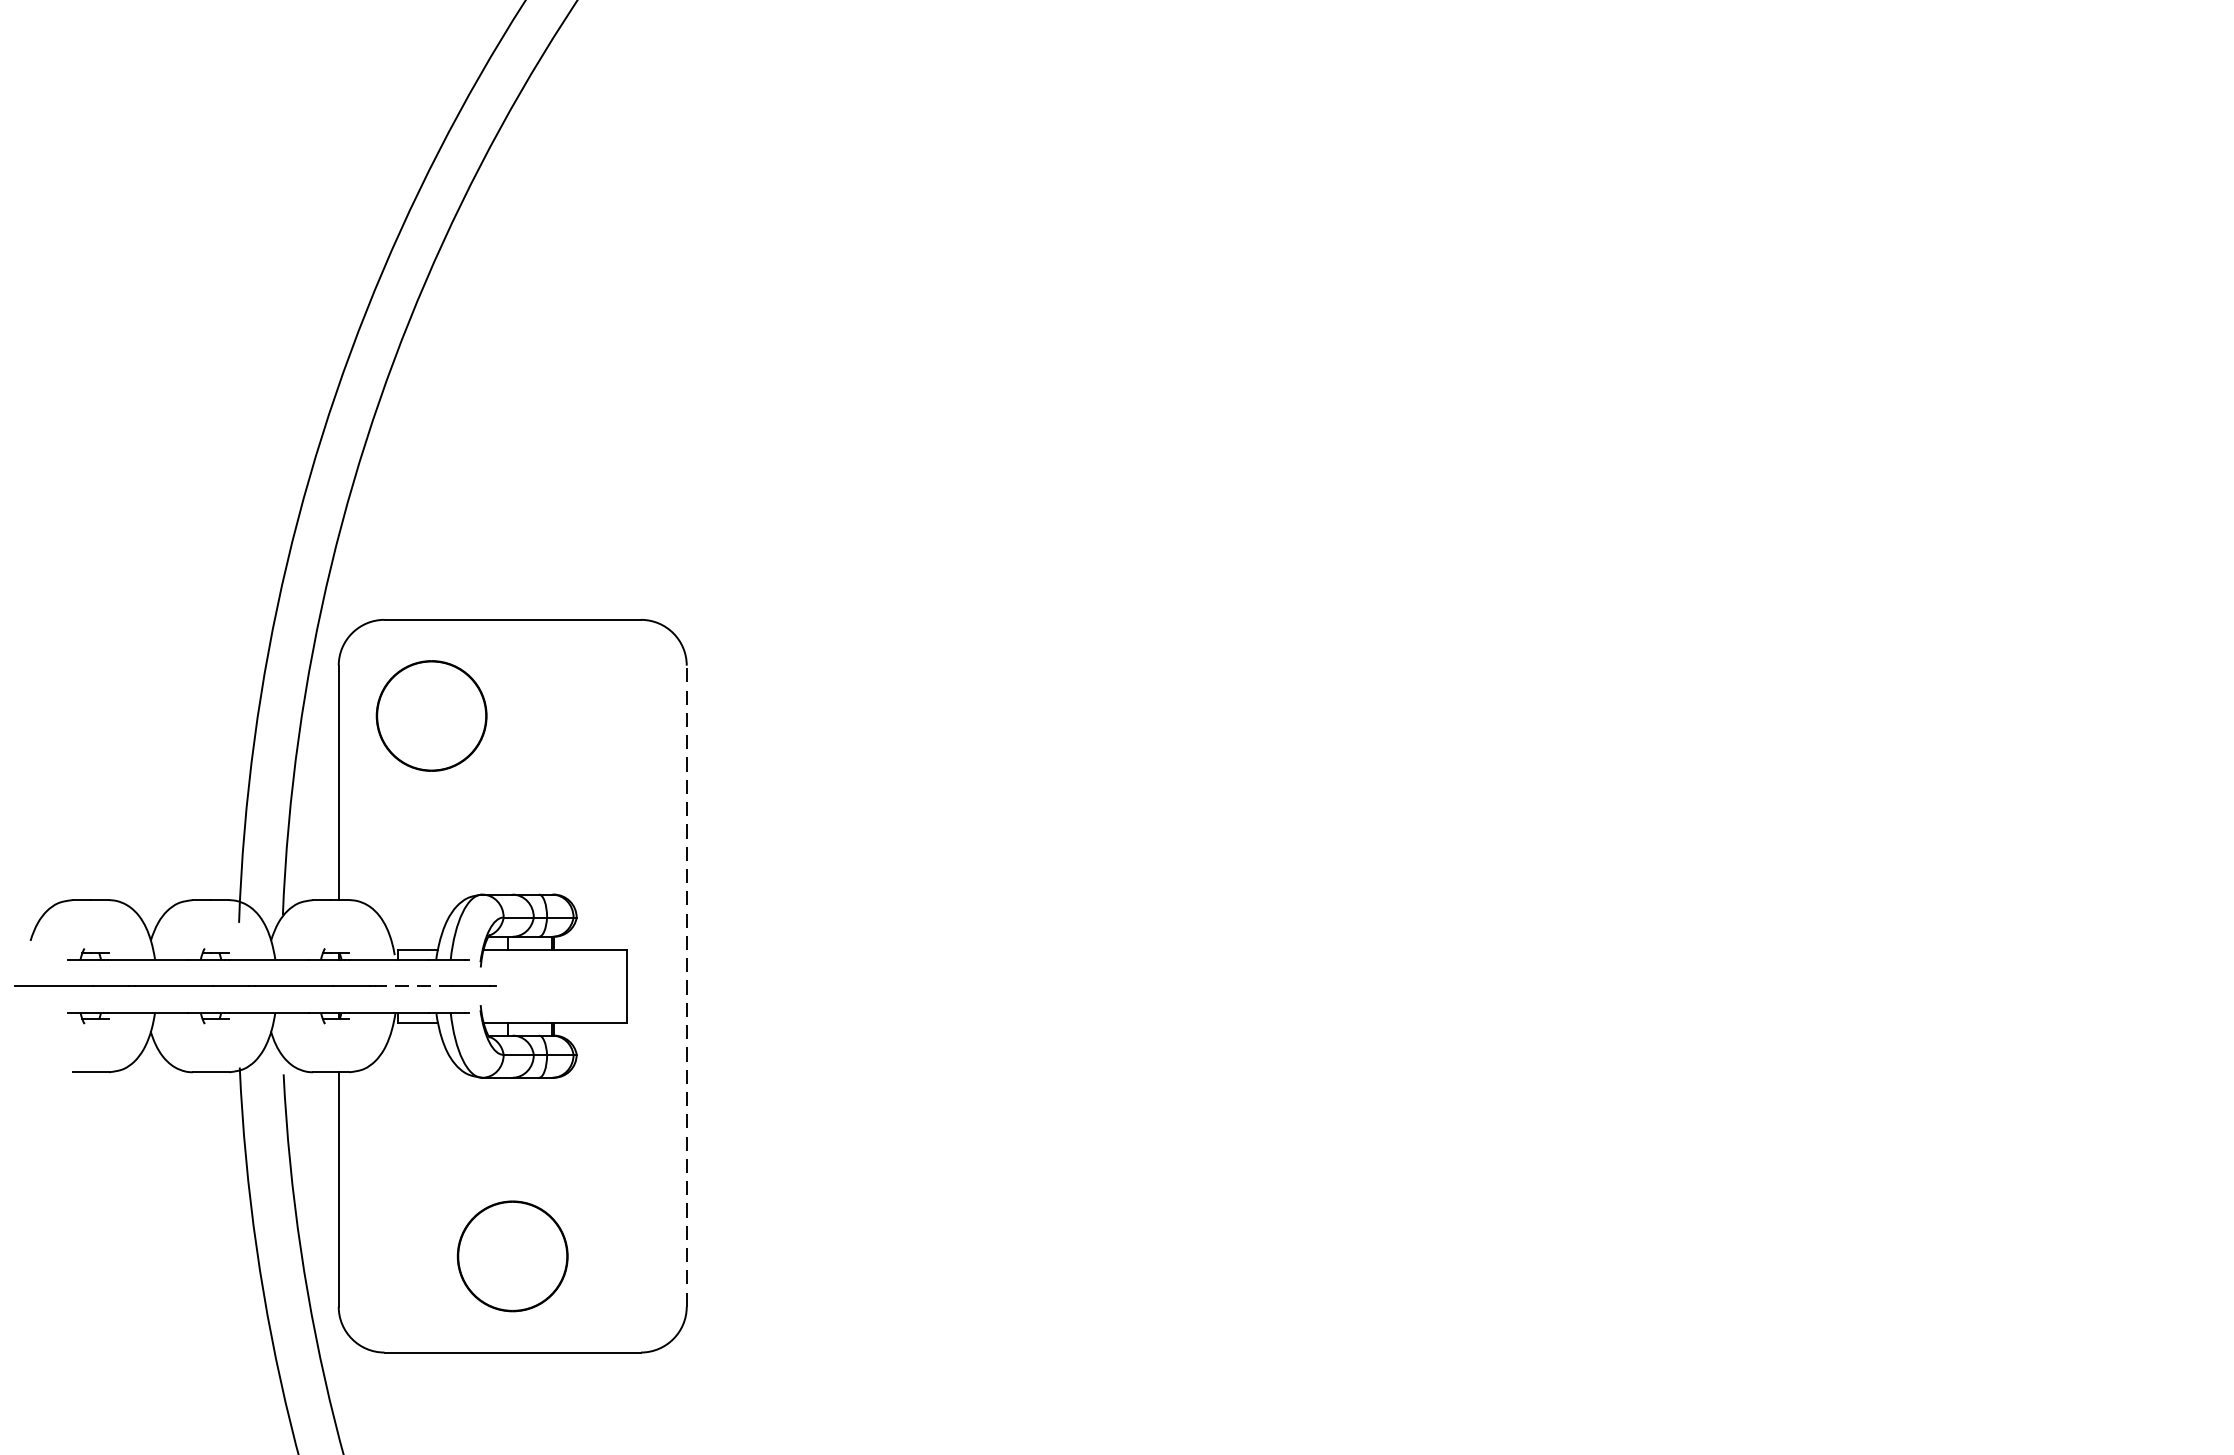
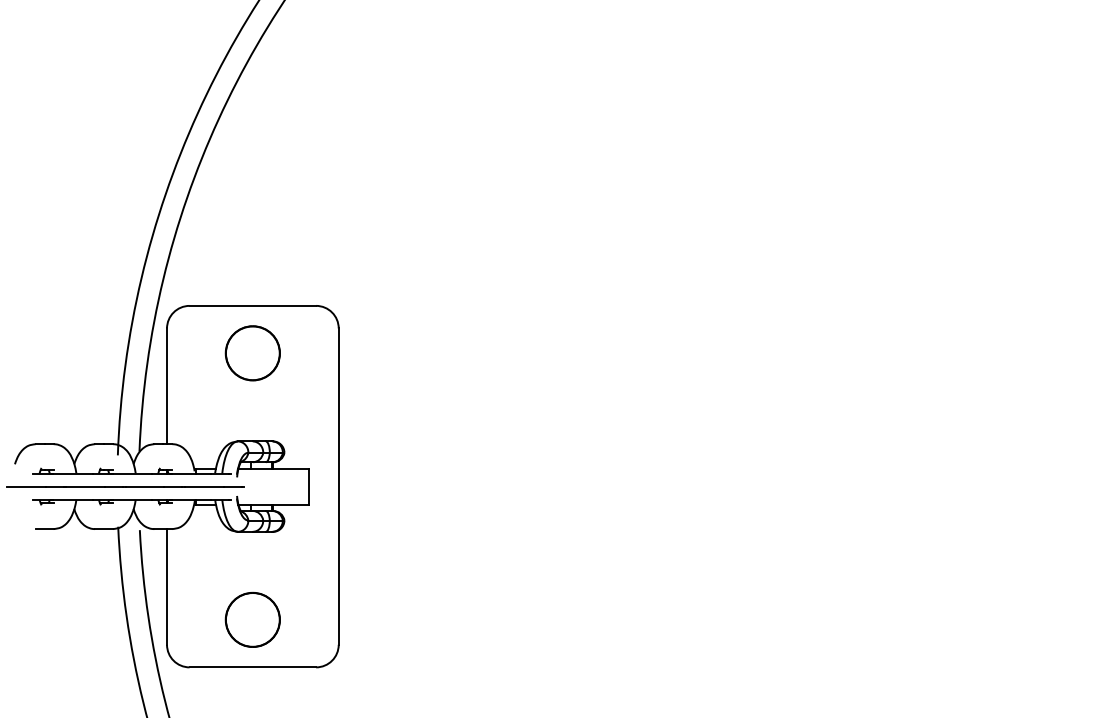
part: (430, 716) -> (252, 353), moved
line: (412, 985) -> (203, 486), dashed -> solid
line: (686, 985) -> (338, 486), dashed -> solid

